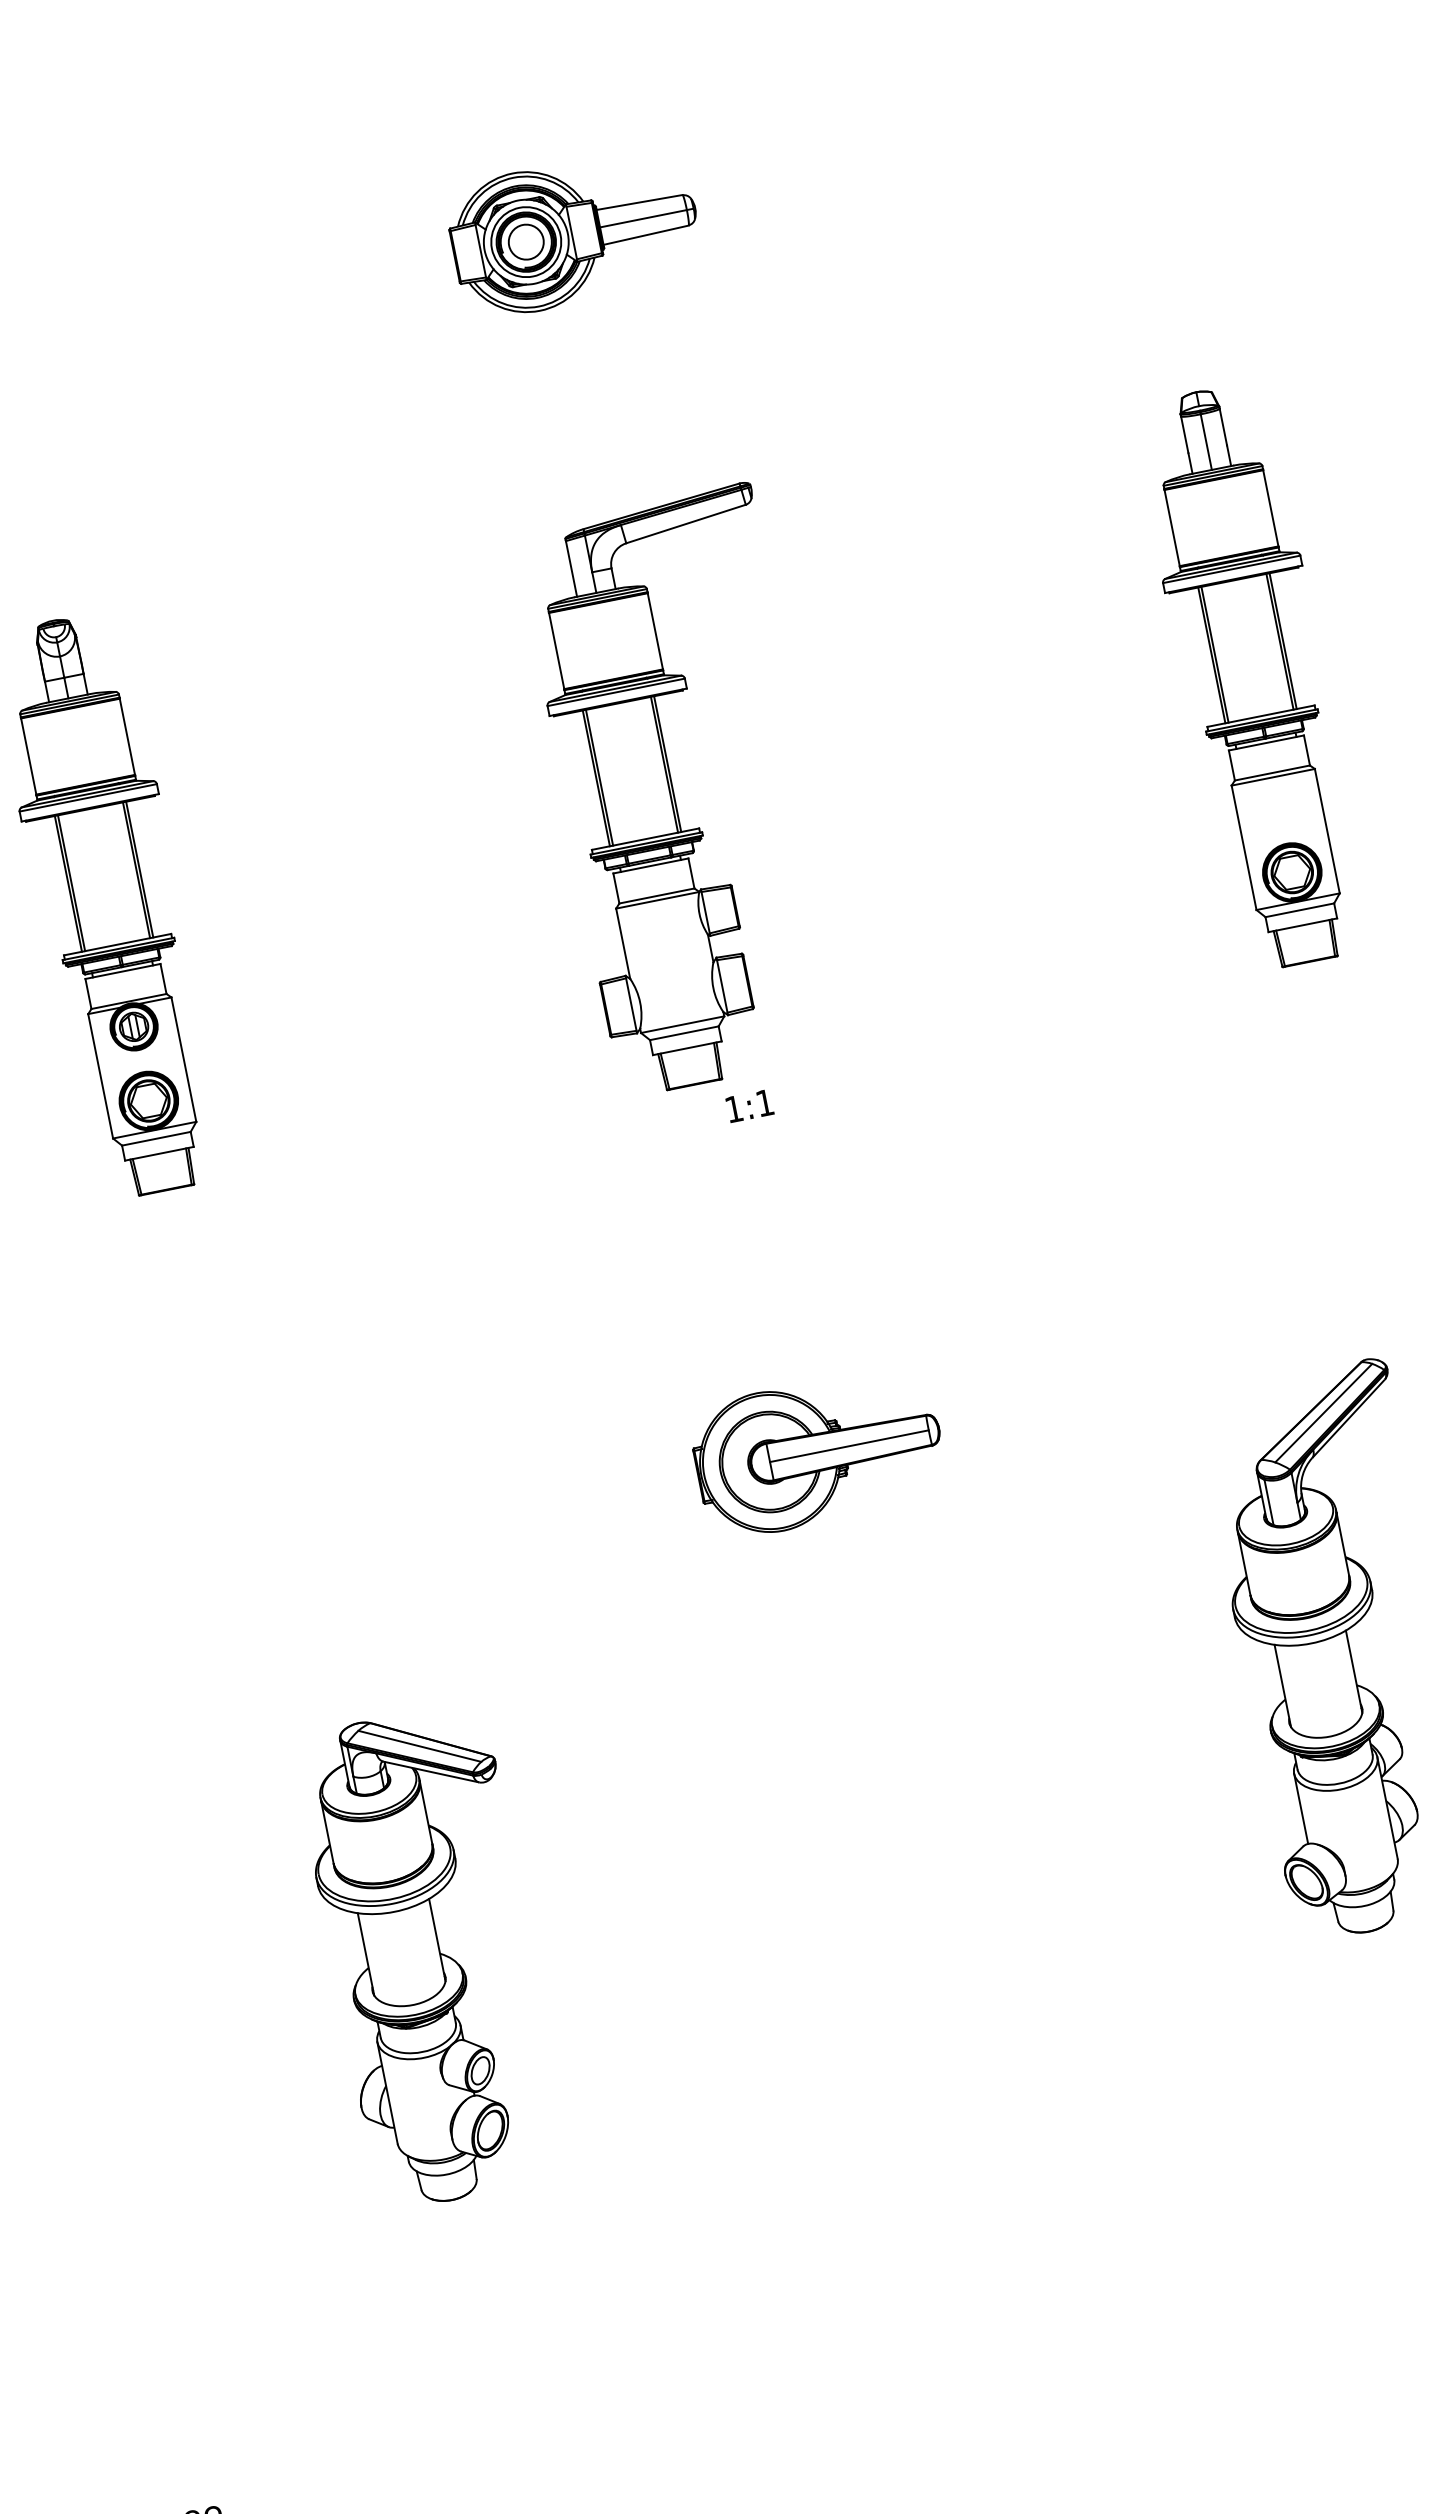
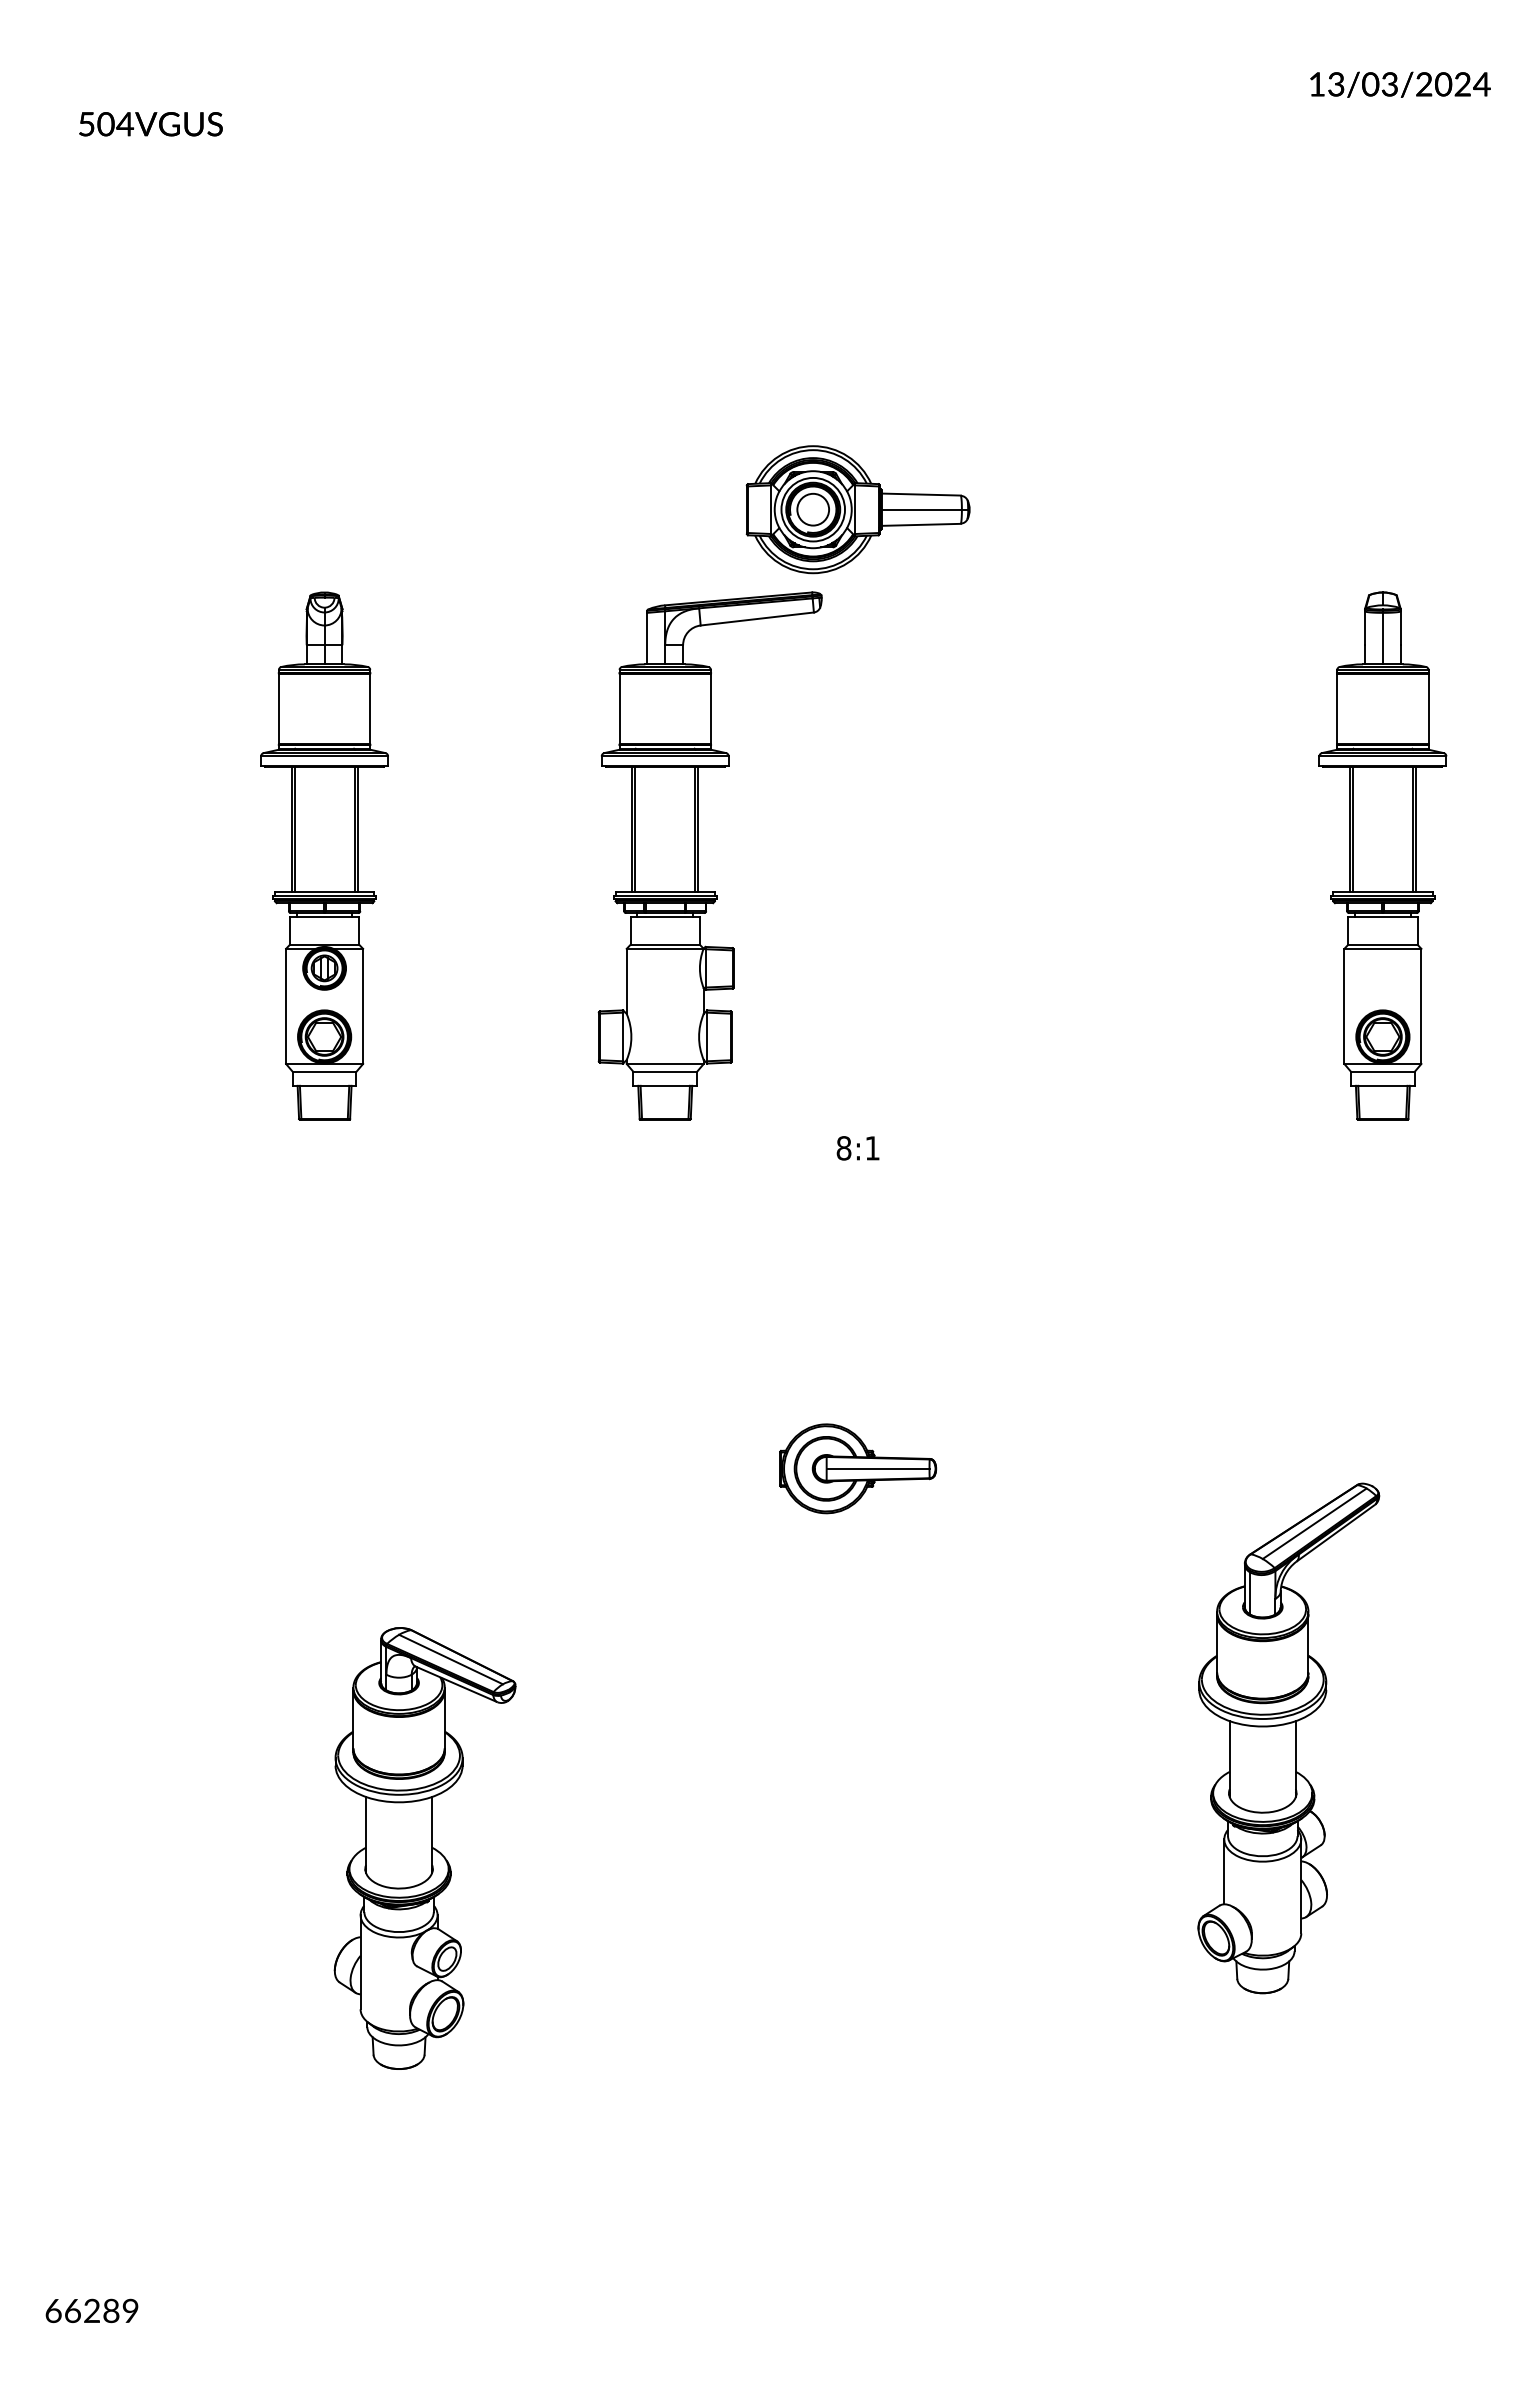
part: (574, 232) -> (857, 509), moved
part: (673, 792) -> (698, 855), moved
text: (733, 1109) -> (843, 1148), 1:1 -> 8:1
part: (817, 1452) -> (857, 1468), size x0.7

